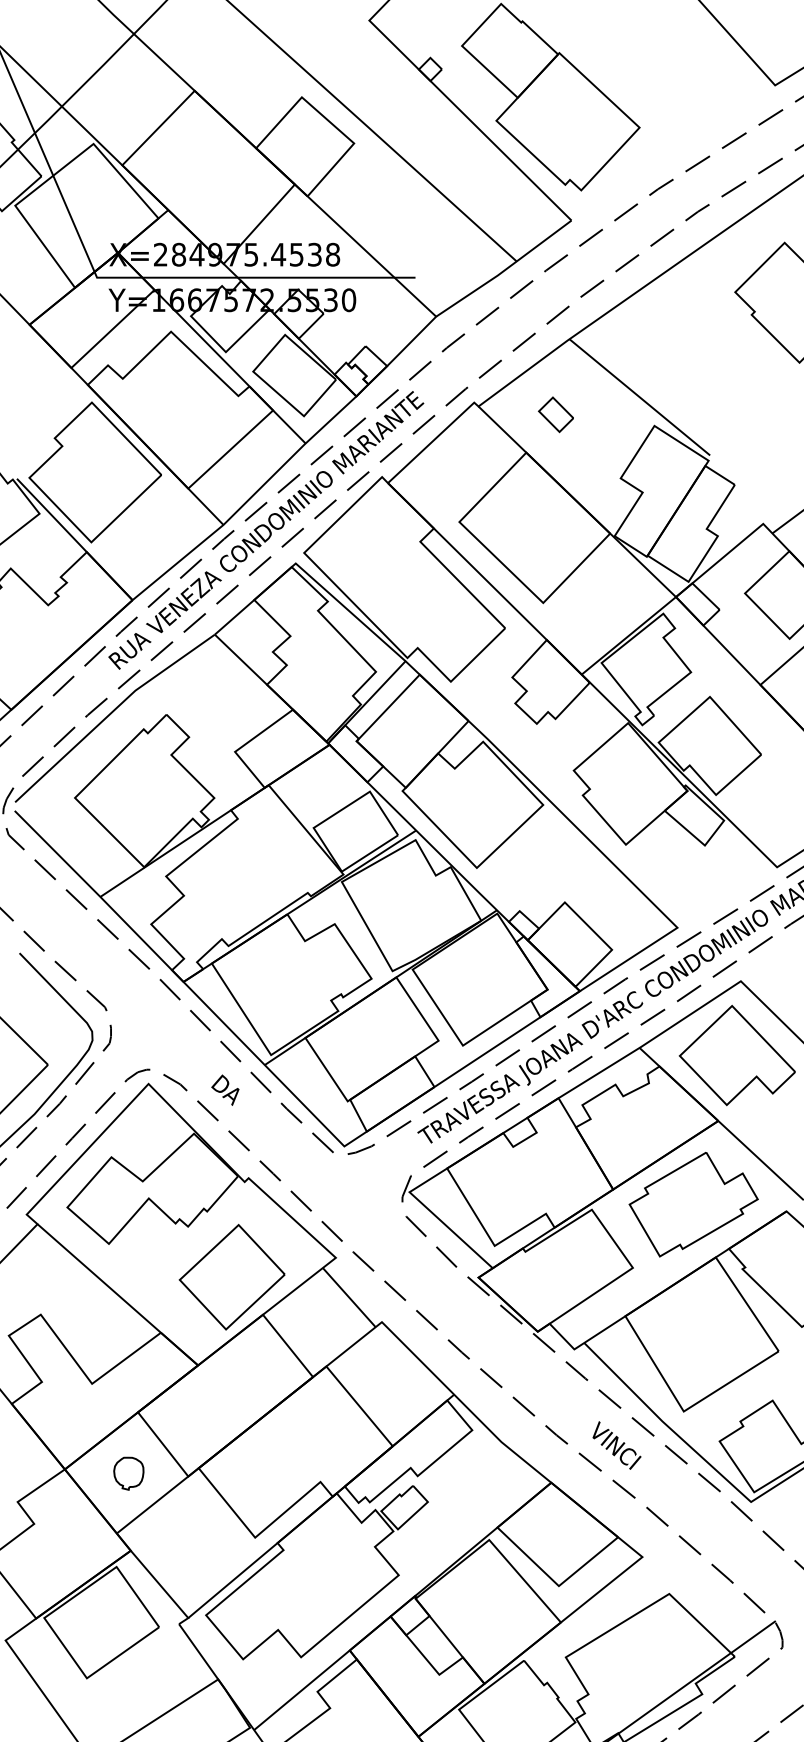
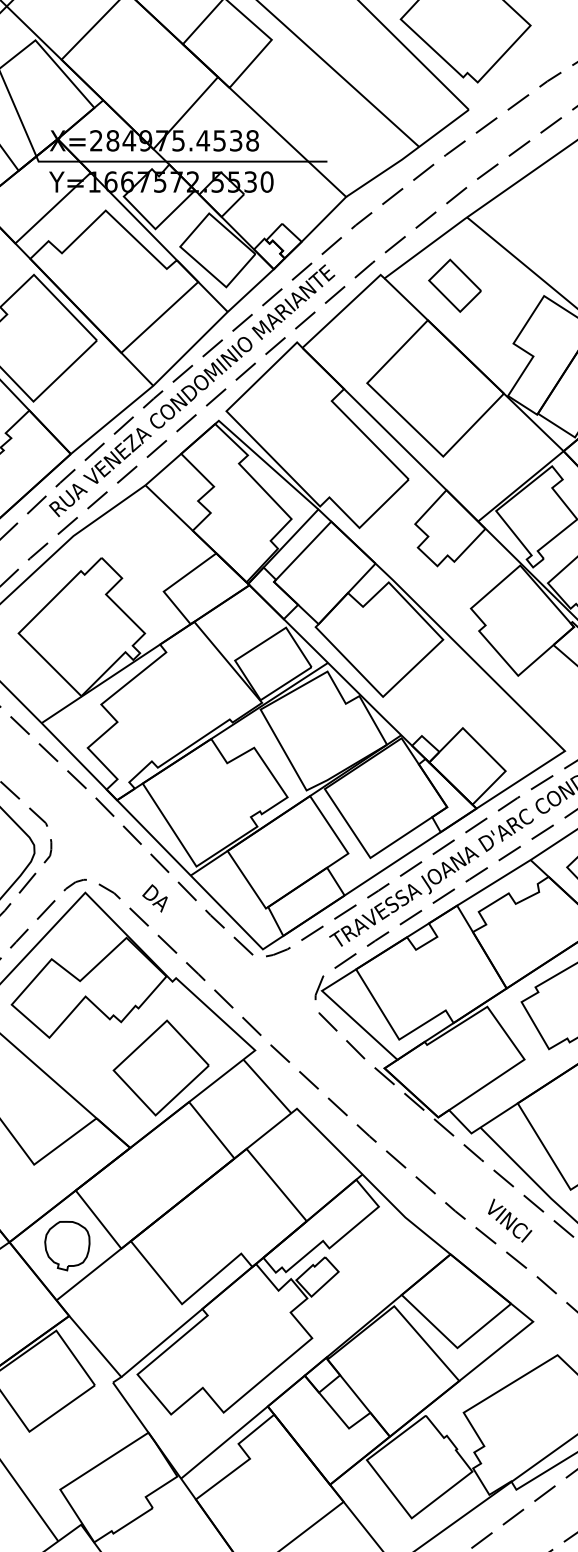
part: (555, 414) -> (454, 285), size x1.67
part: (128, 1473) -> (67, 1245), size x1.67

